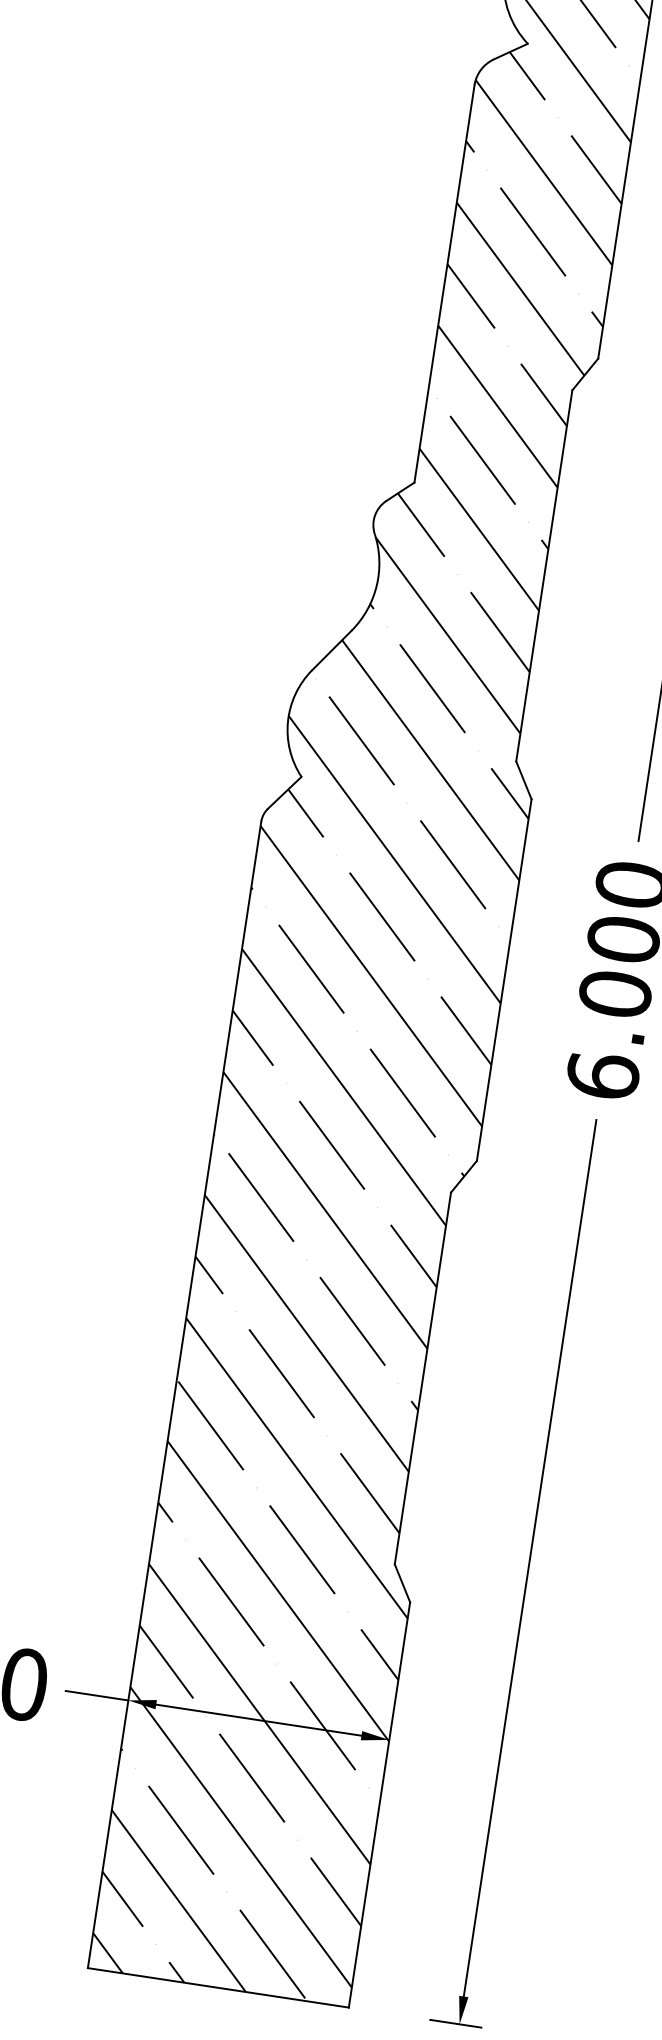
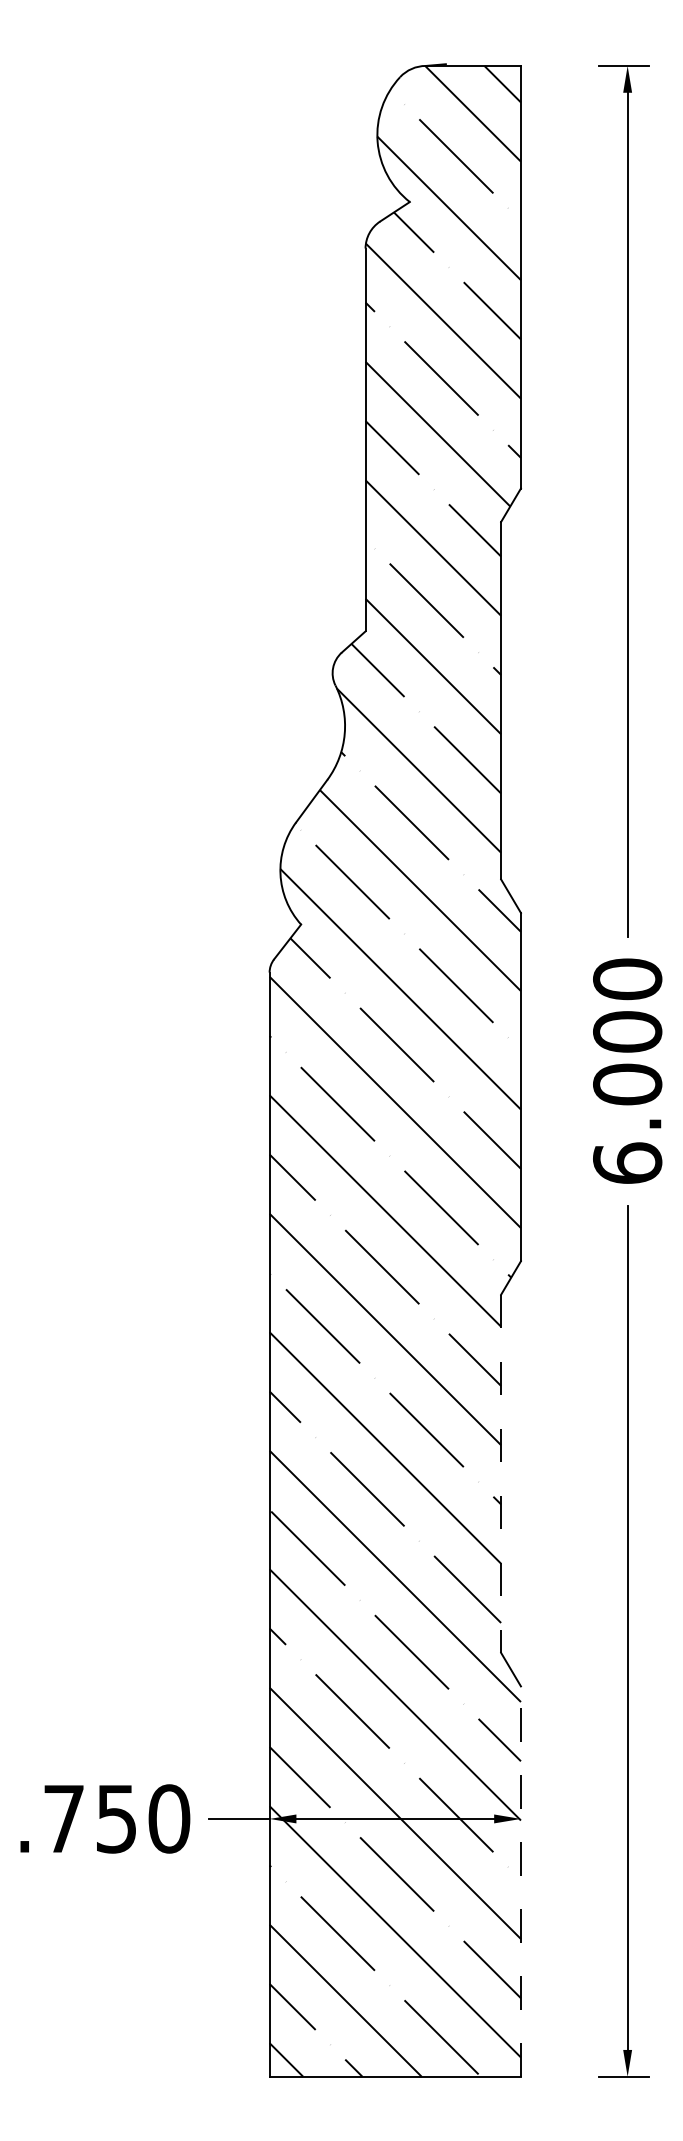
line: (423, 1379) -> (501, 1474), solid -> dashed
line: (379, 1804) -> (520, 1881), solid -> dashed

